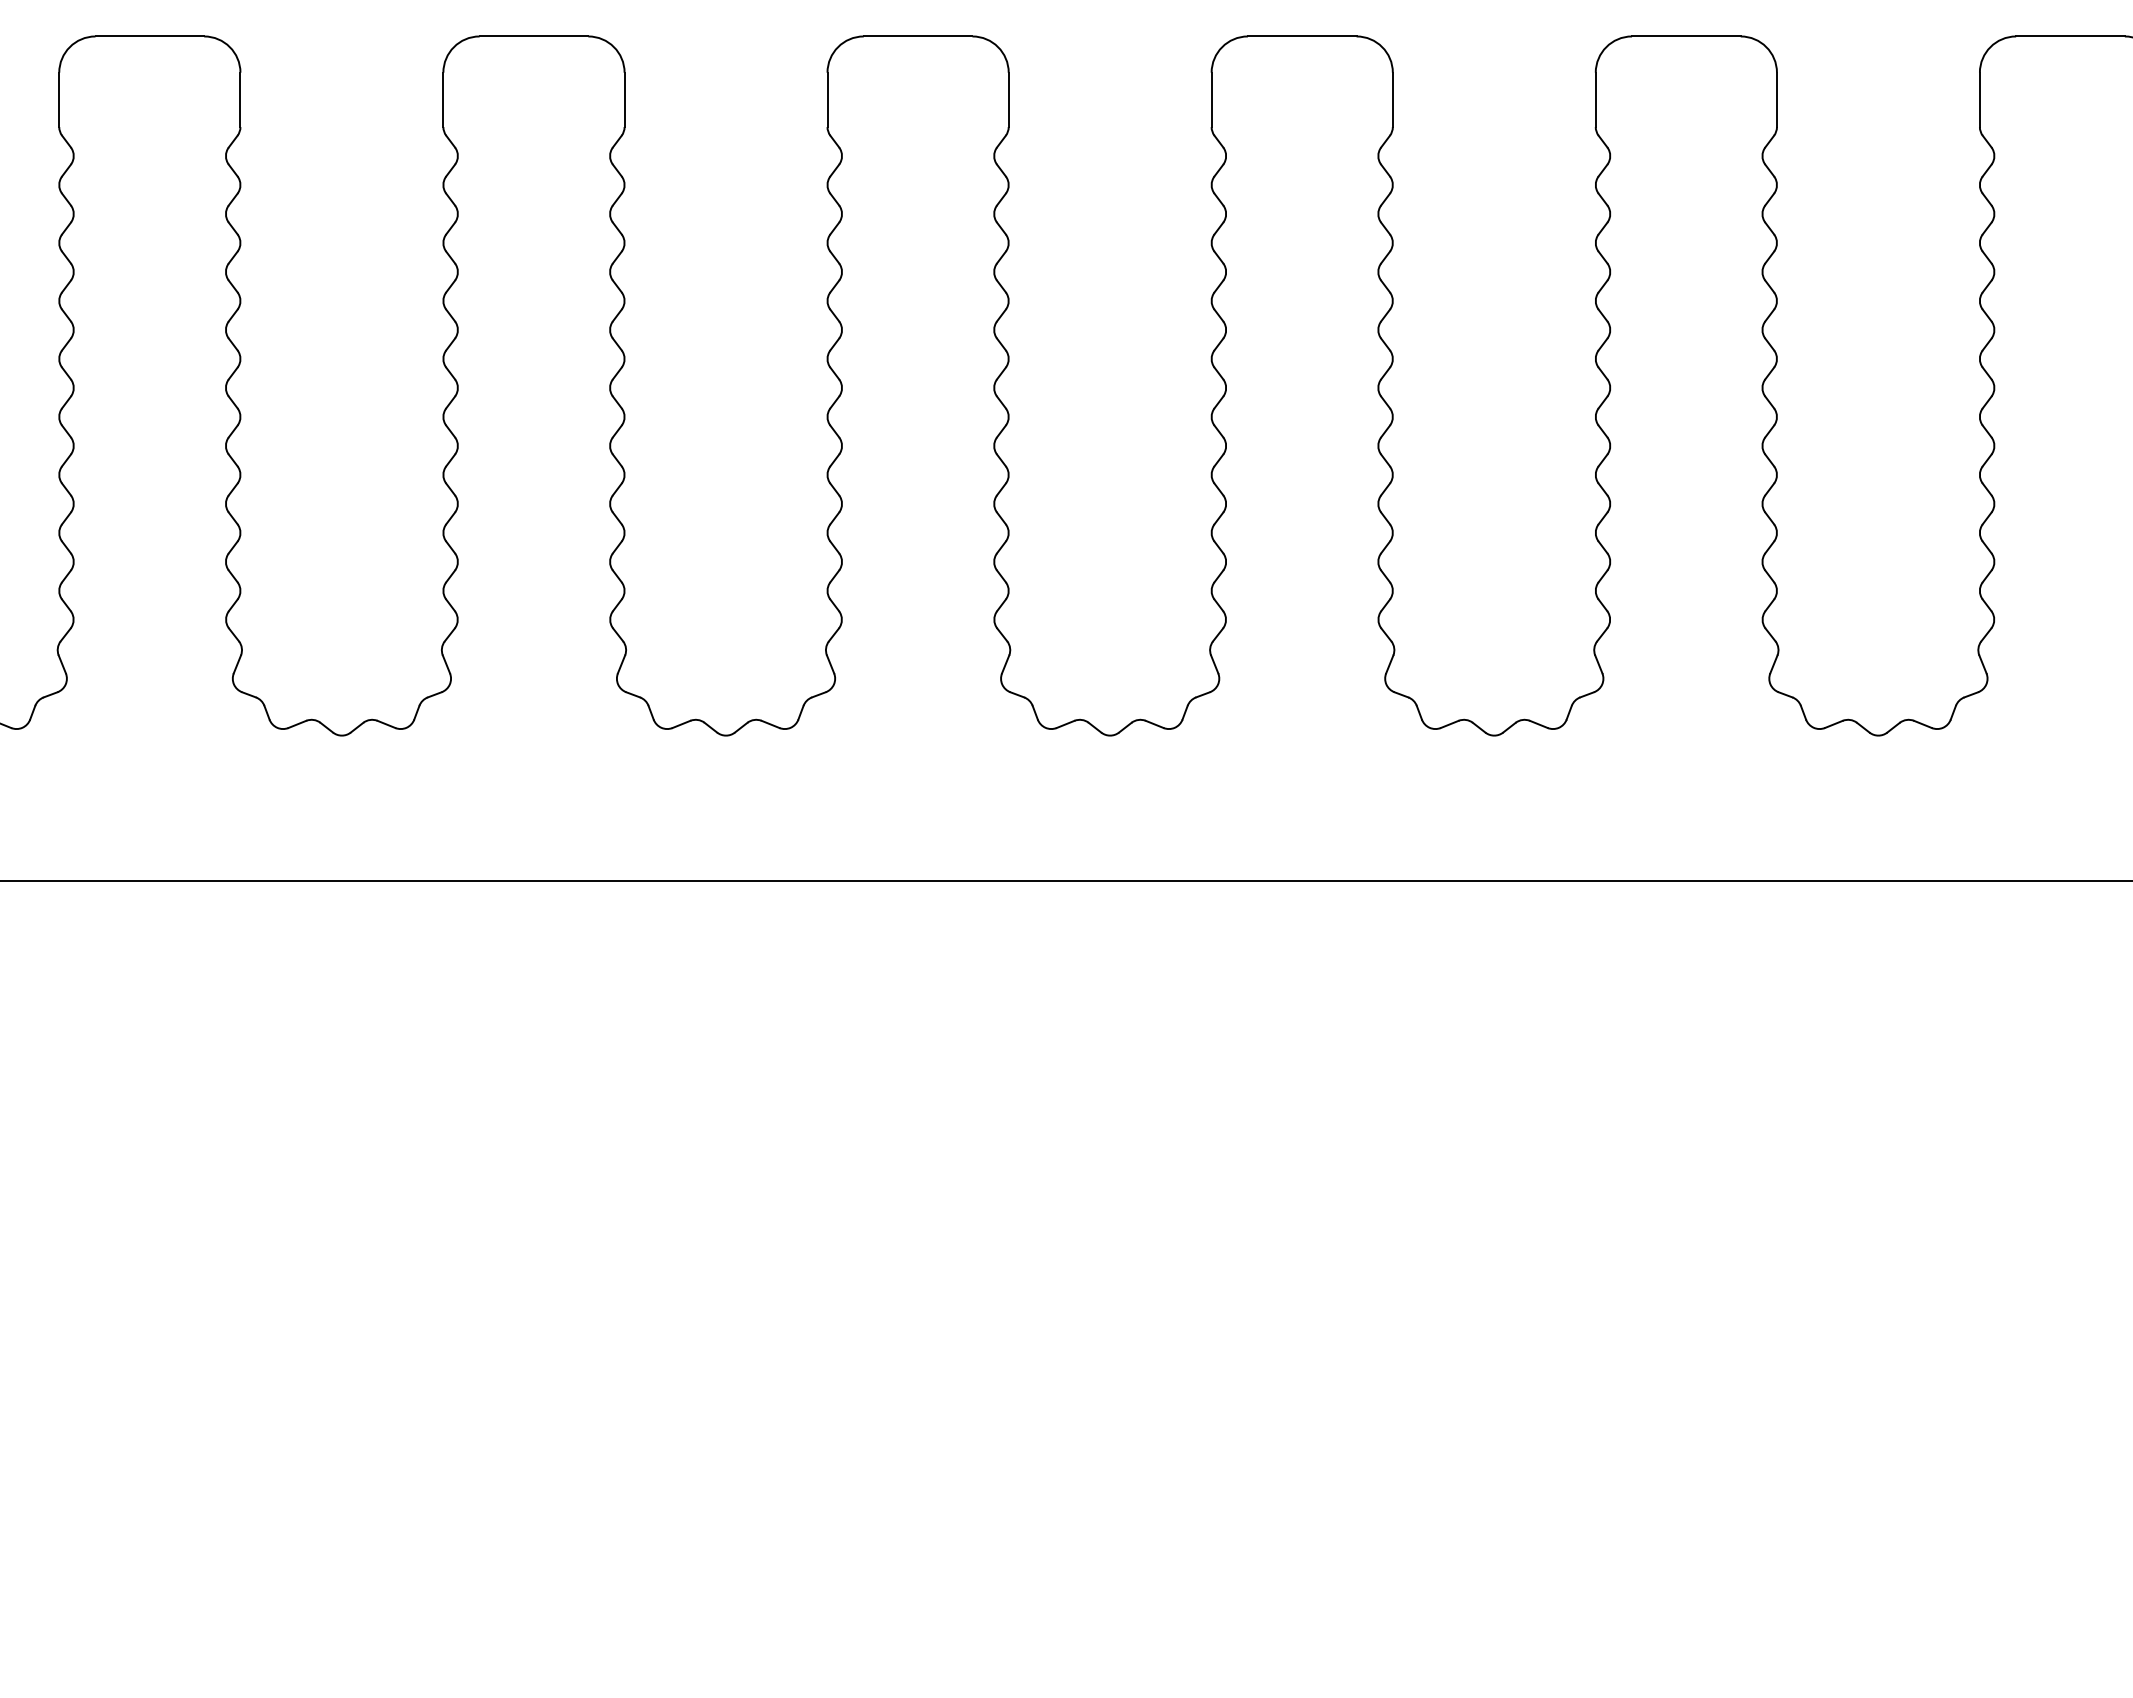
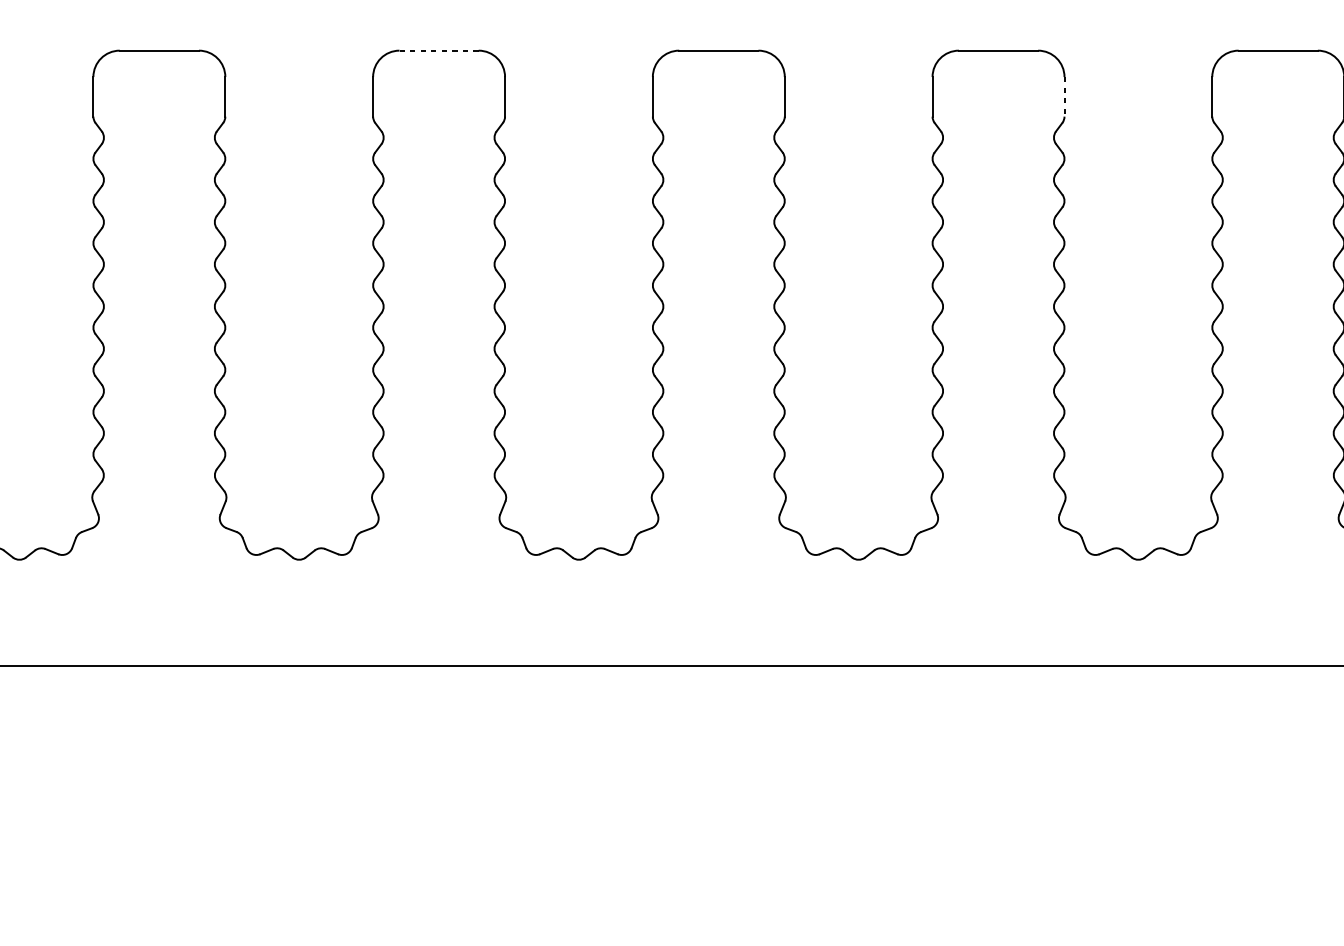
line: (534, 36) -> (439, 50), solid -> dashed
line: (1392, 100) -> (1064, 97), solid -> dashed

